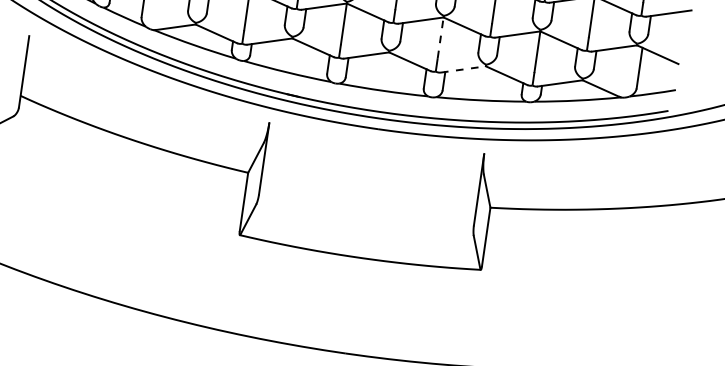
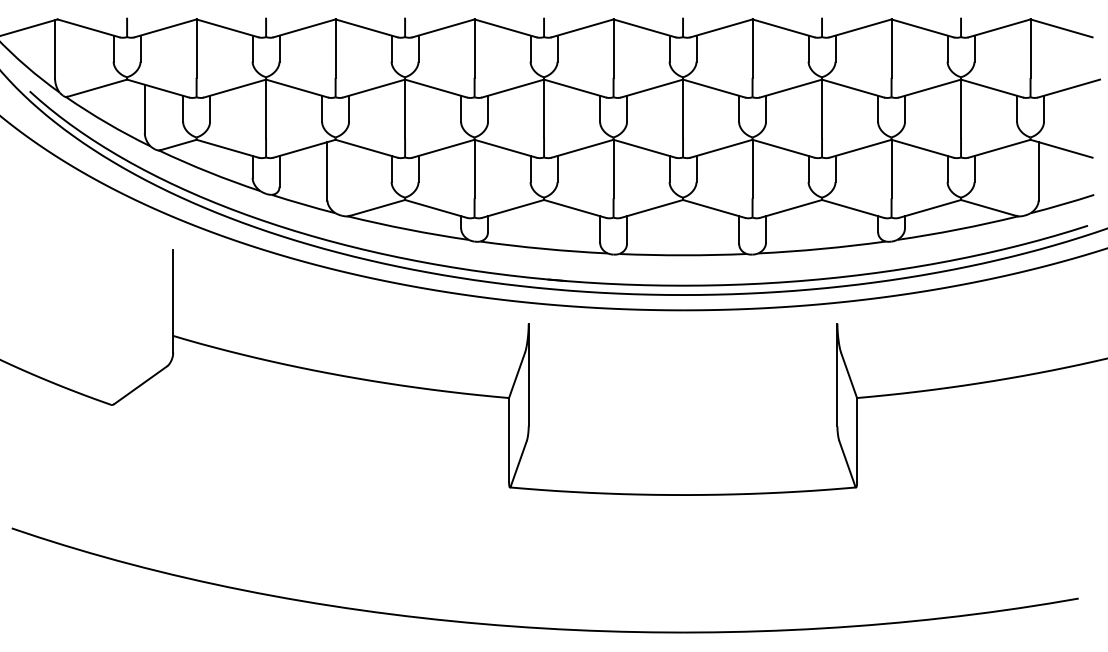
line: (440, 37) -> (752, 168), dashed -> solid
line: (463, 69) -> (791, 208), dashed -> solid

